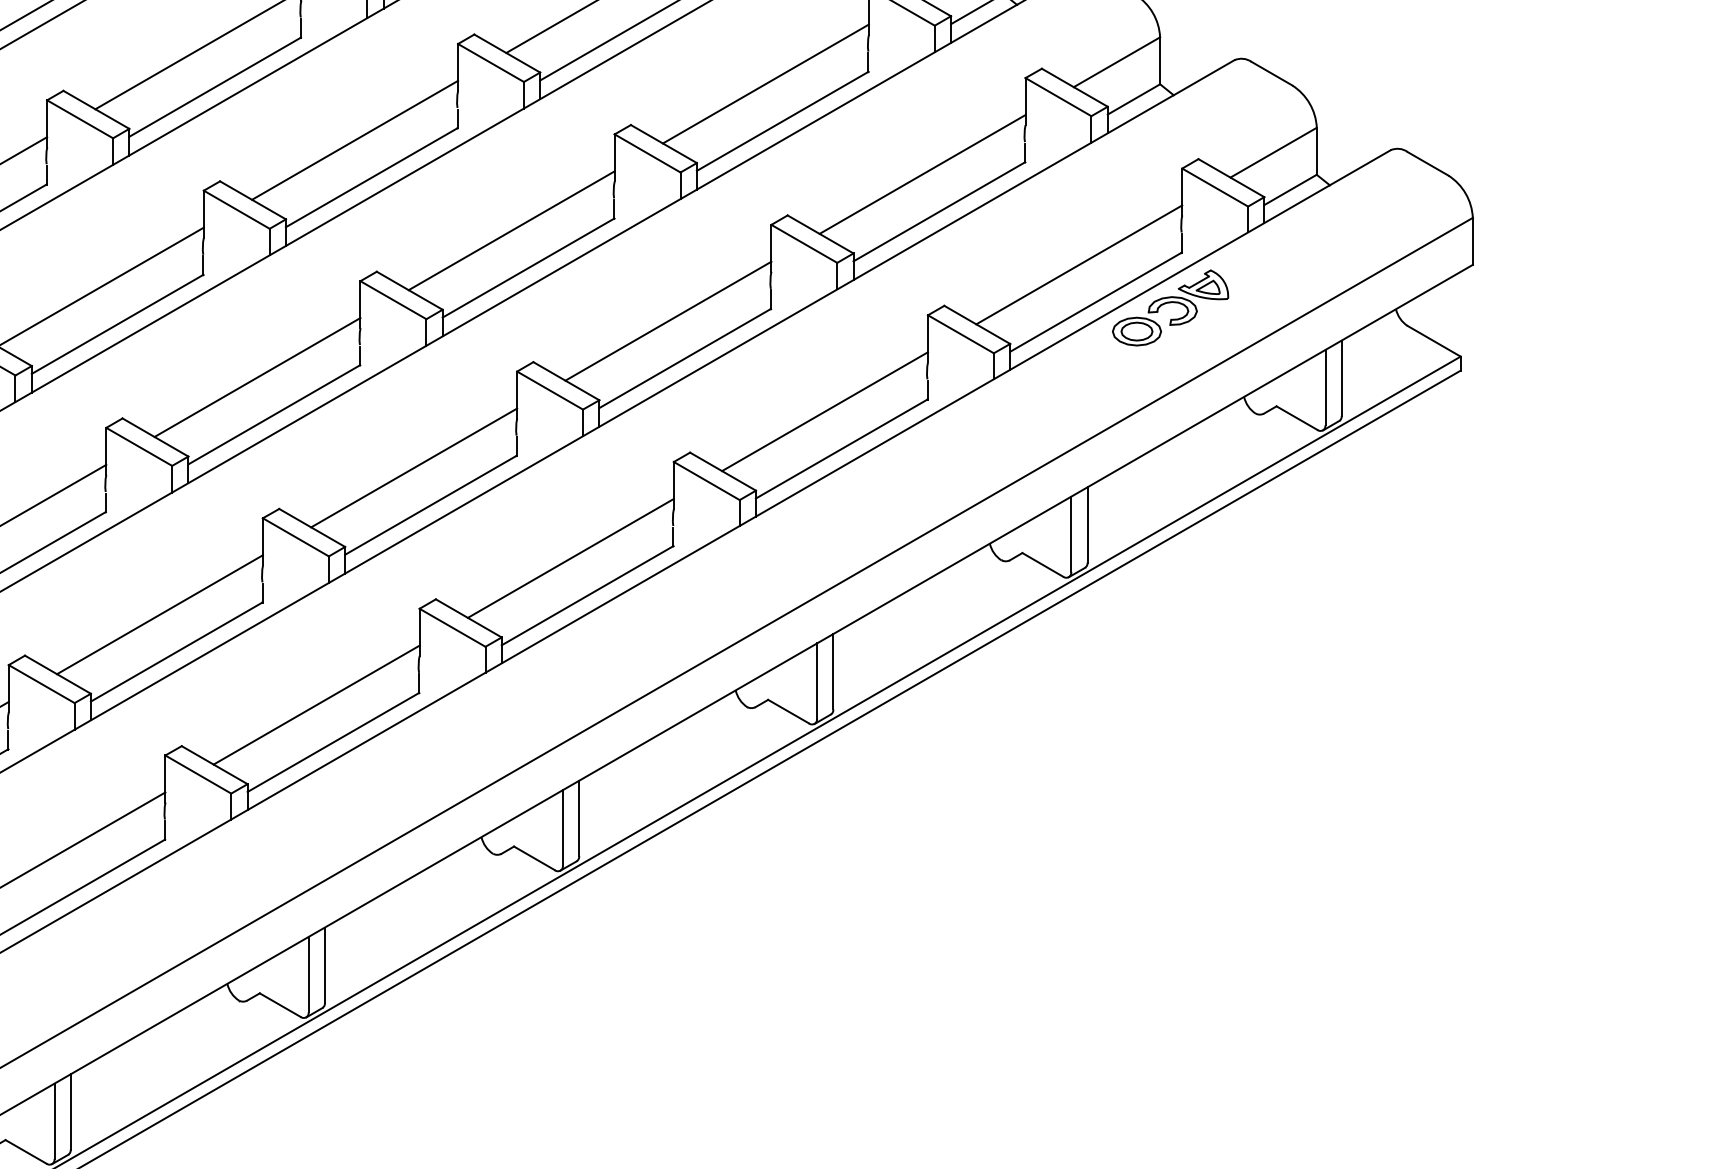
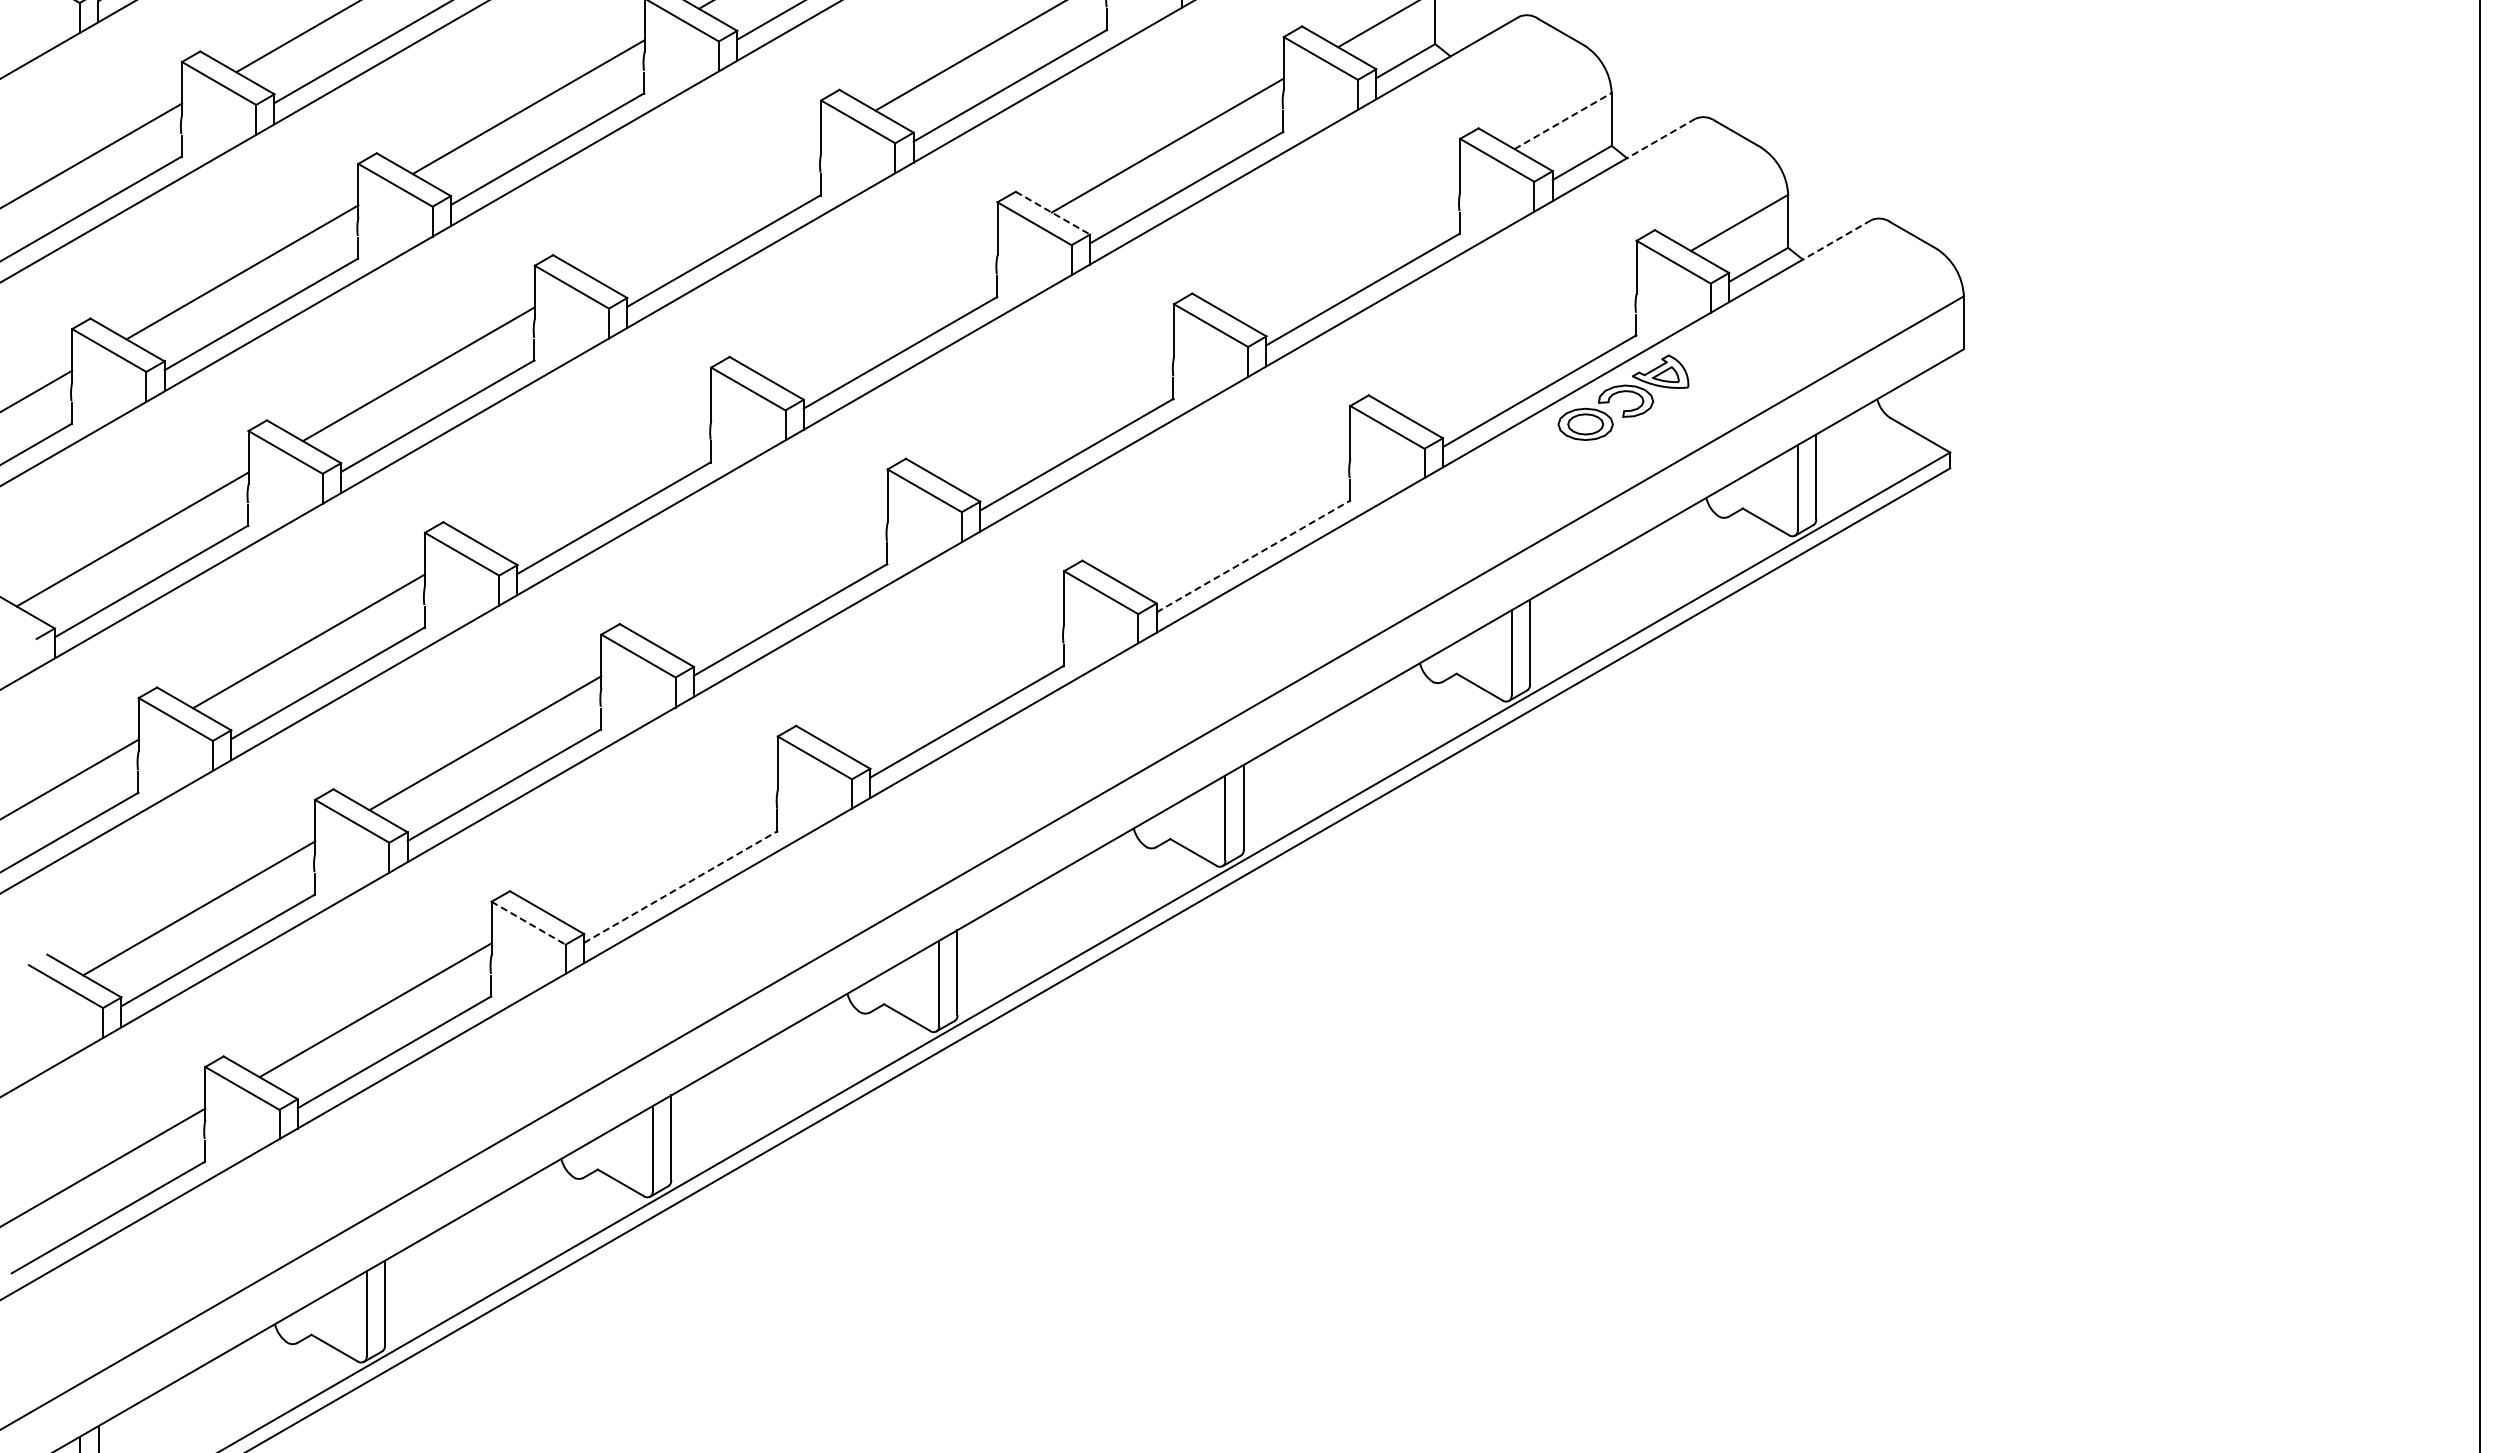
line: (1117, 61) -> (1563, 120), solid -> dashed
line: (1204, 77) -> (1661, 138), solid -> dashed
line: (355, 139) -> (705, 208), removed
line: (663, 144) -> (1052, 213), solid -> dashed
line: (1359, 168) -> (1836, 240), solid -> dashed
line: (922, 174) -> (1344, 247), removed
line: (511, 230) -> (881, 310), removed
line: (1079, 265) -> (1520, 349), removed
line: (668, 321) -> (1058, 412), removed
line: (257, 377) -> (595, 476), removed
line: (825, 411) -> (1234, 514), removed
line: (842, 448) -> (1253, 556), solid -> dashed
line: (413, 467) -> (771, 577), removed
line: (571, 558) -> (948, 679), removed
line: (316, 704) -> (661, 844), removed
line: (333, 742) -> (680, 887), solid -> dashed
line: (198, 774) -> (528, 923), solid -> dashed

